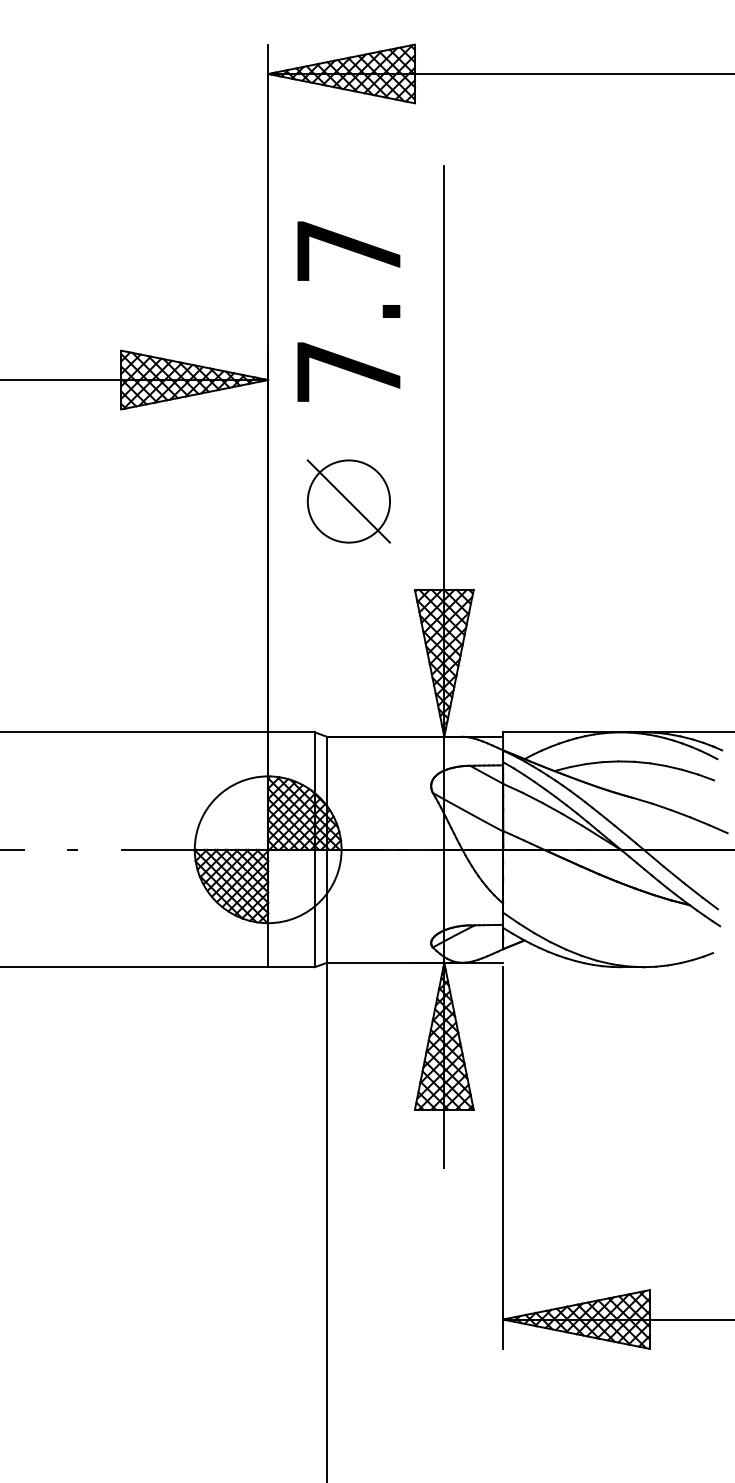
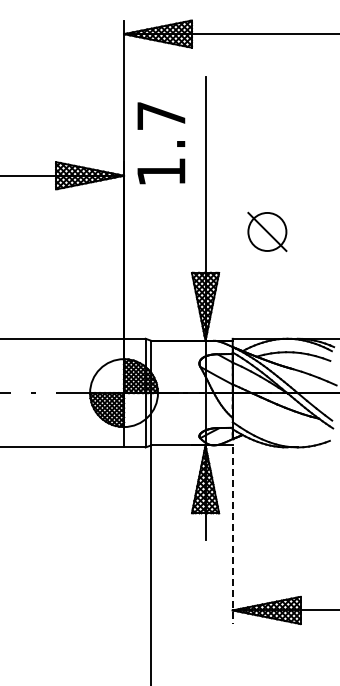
text: (349, 370) -> (161, 171), 7.7 -> 1.7
part: (349, 500) -> (267, 231), moved
line: (502, 1159) -> (232, 536), solid -> dashed

